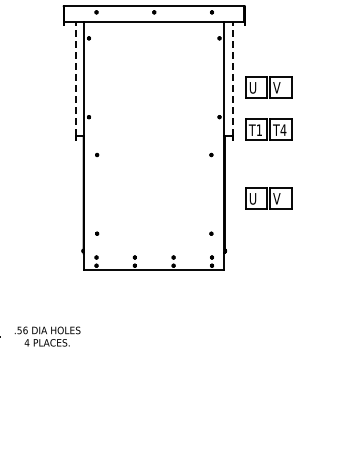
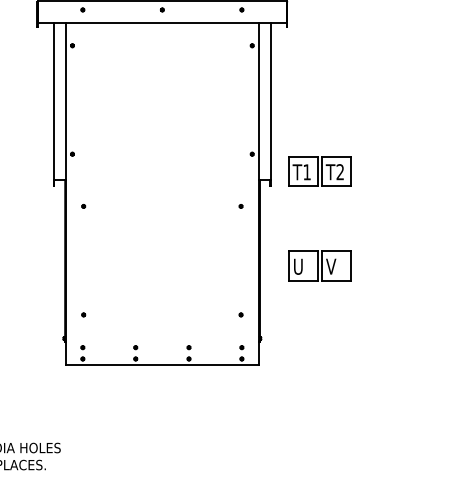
line: (75, 78) -> (53, 101), dashed -> solid
line: (232, 78) -> (270, 101), dashed -> solid
part: (268, 87) -> (319, 113), removed
text: (283, 129) -> (340, 171), T4 -> T2

